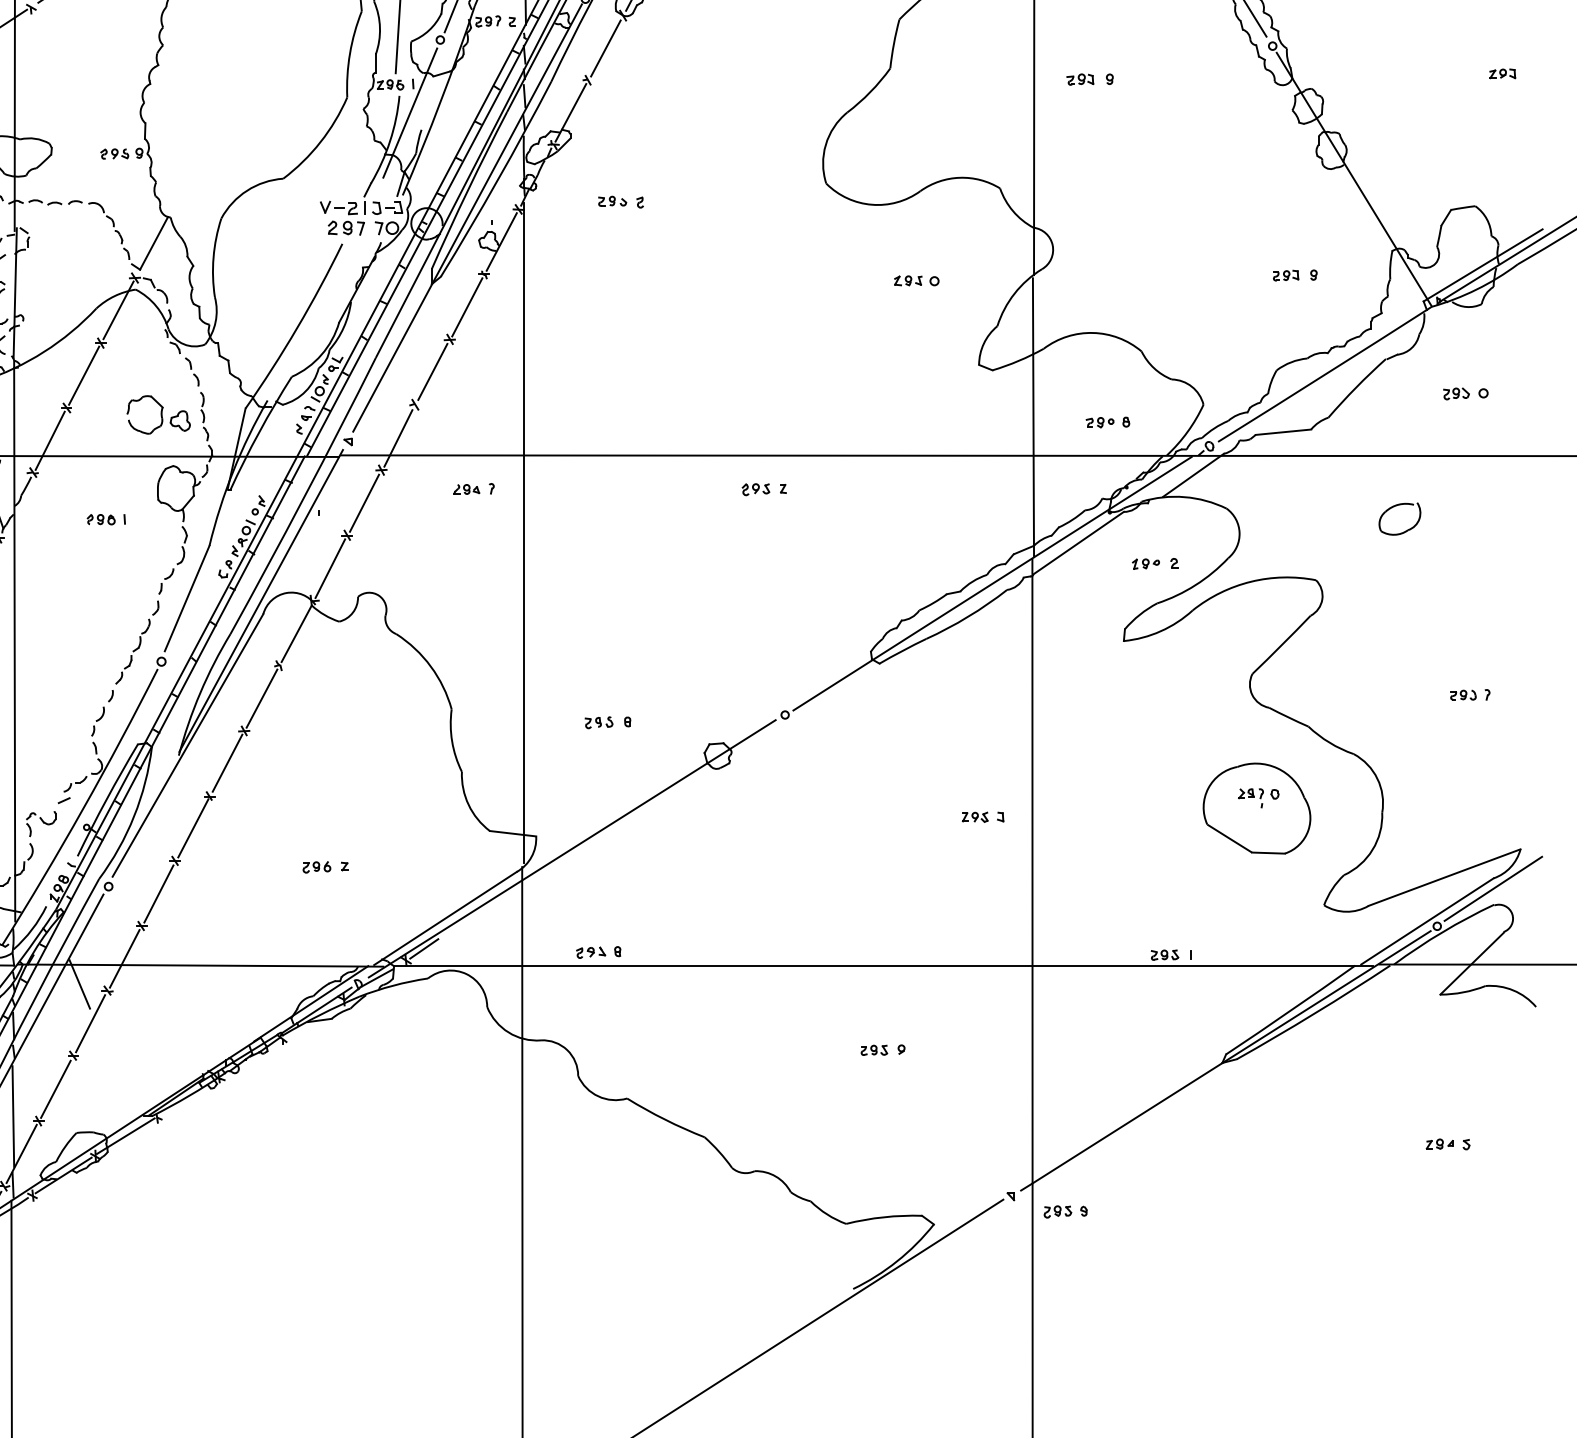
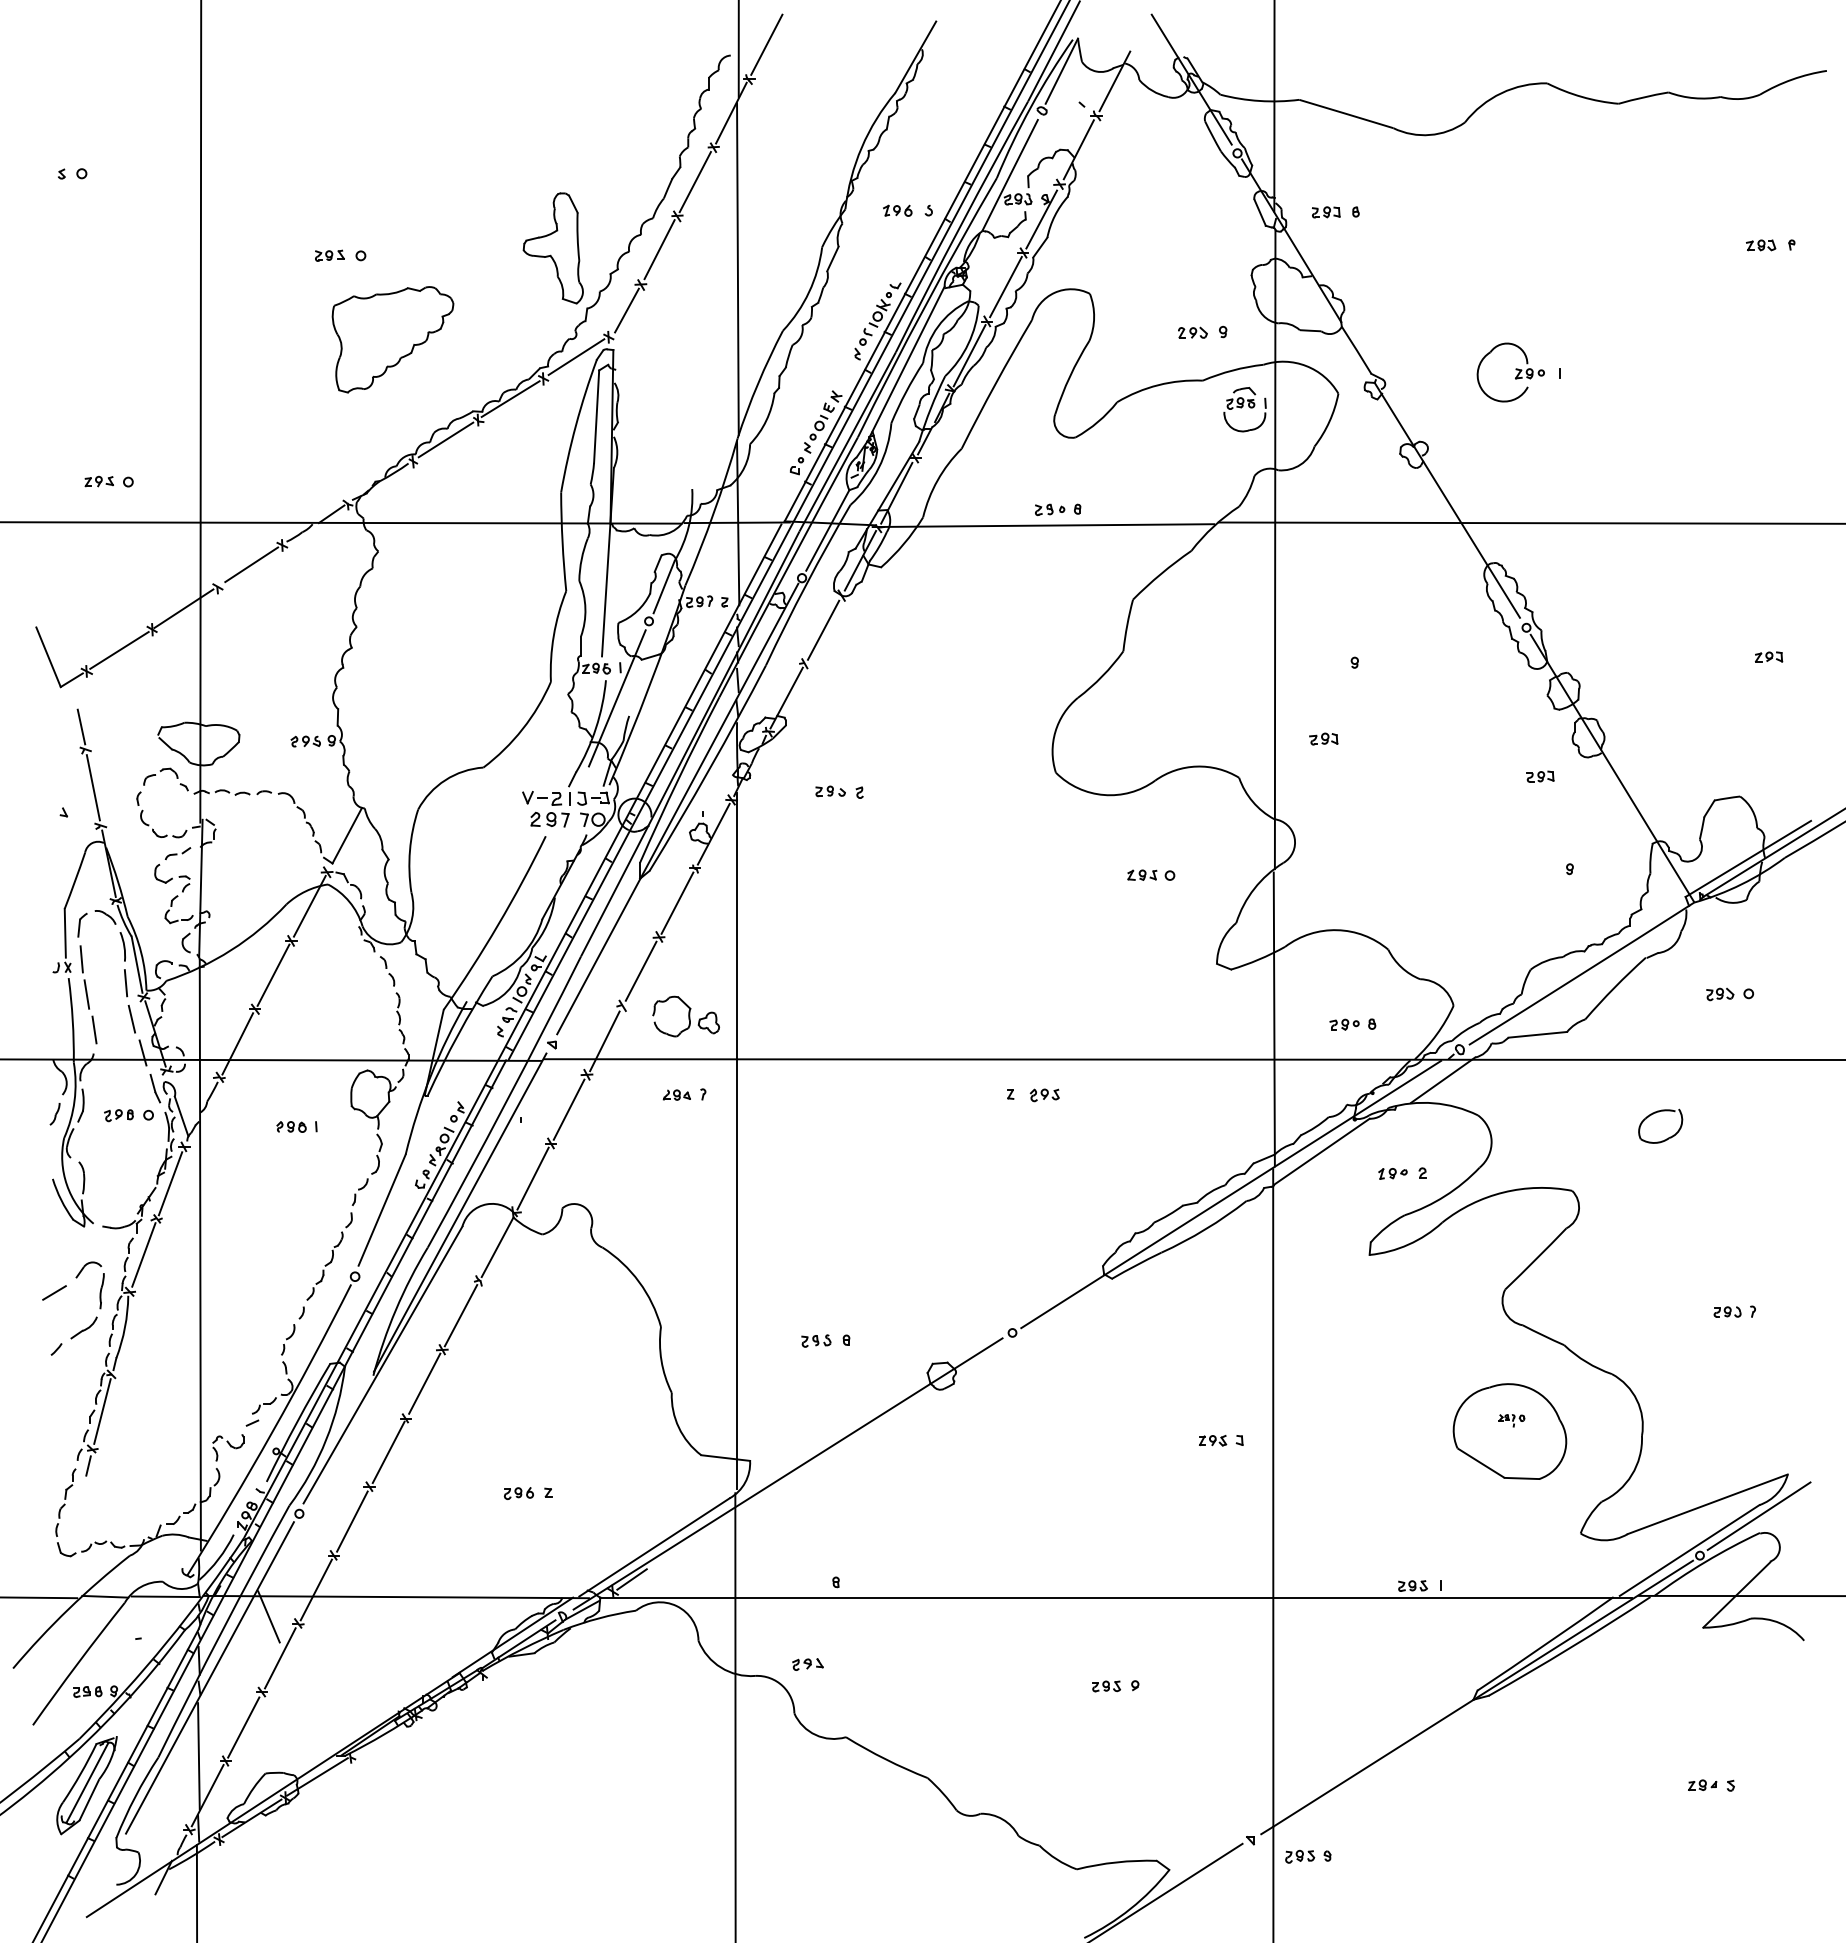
part: (1080, 79) -> (1323, 738), moved
part: (1285, 275) -> (1540, 776), moved
part: (158, 414) -> (685, 1016), moved
part: (755, 489) -> (1044, 1095), moved
part: (1258, 798) -> (1511, 1420), size x0.6
part: (590, 952) -> (807, 1664), moved

